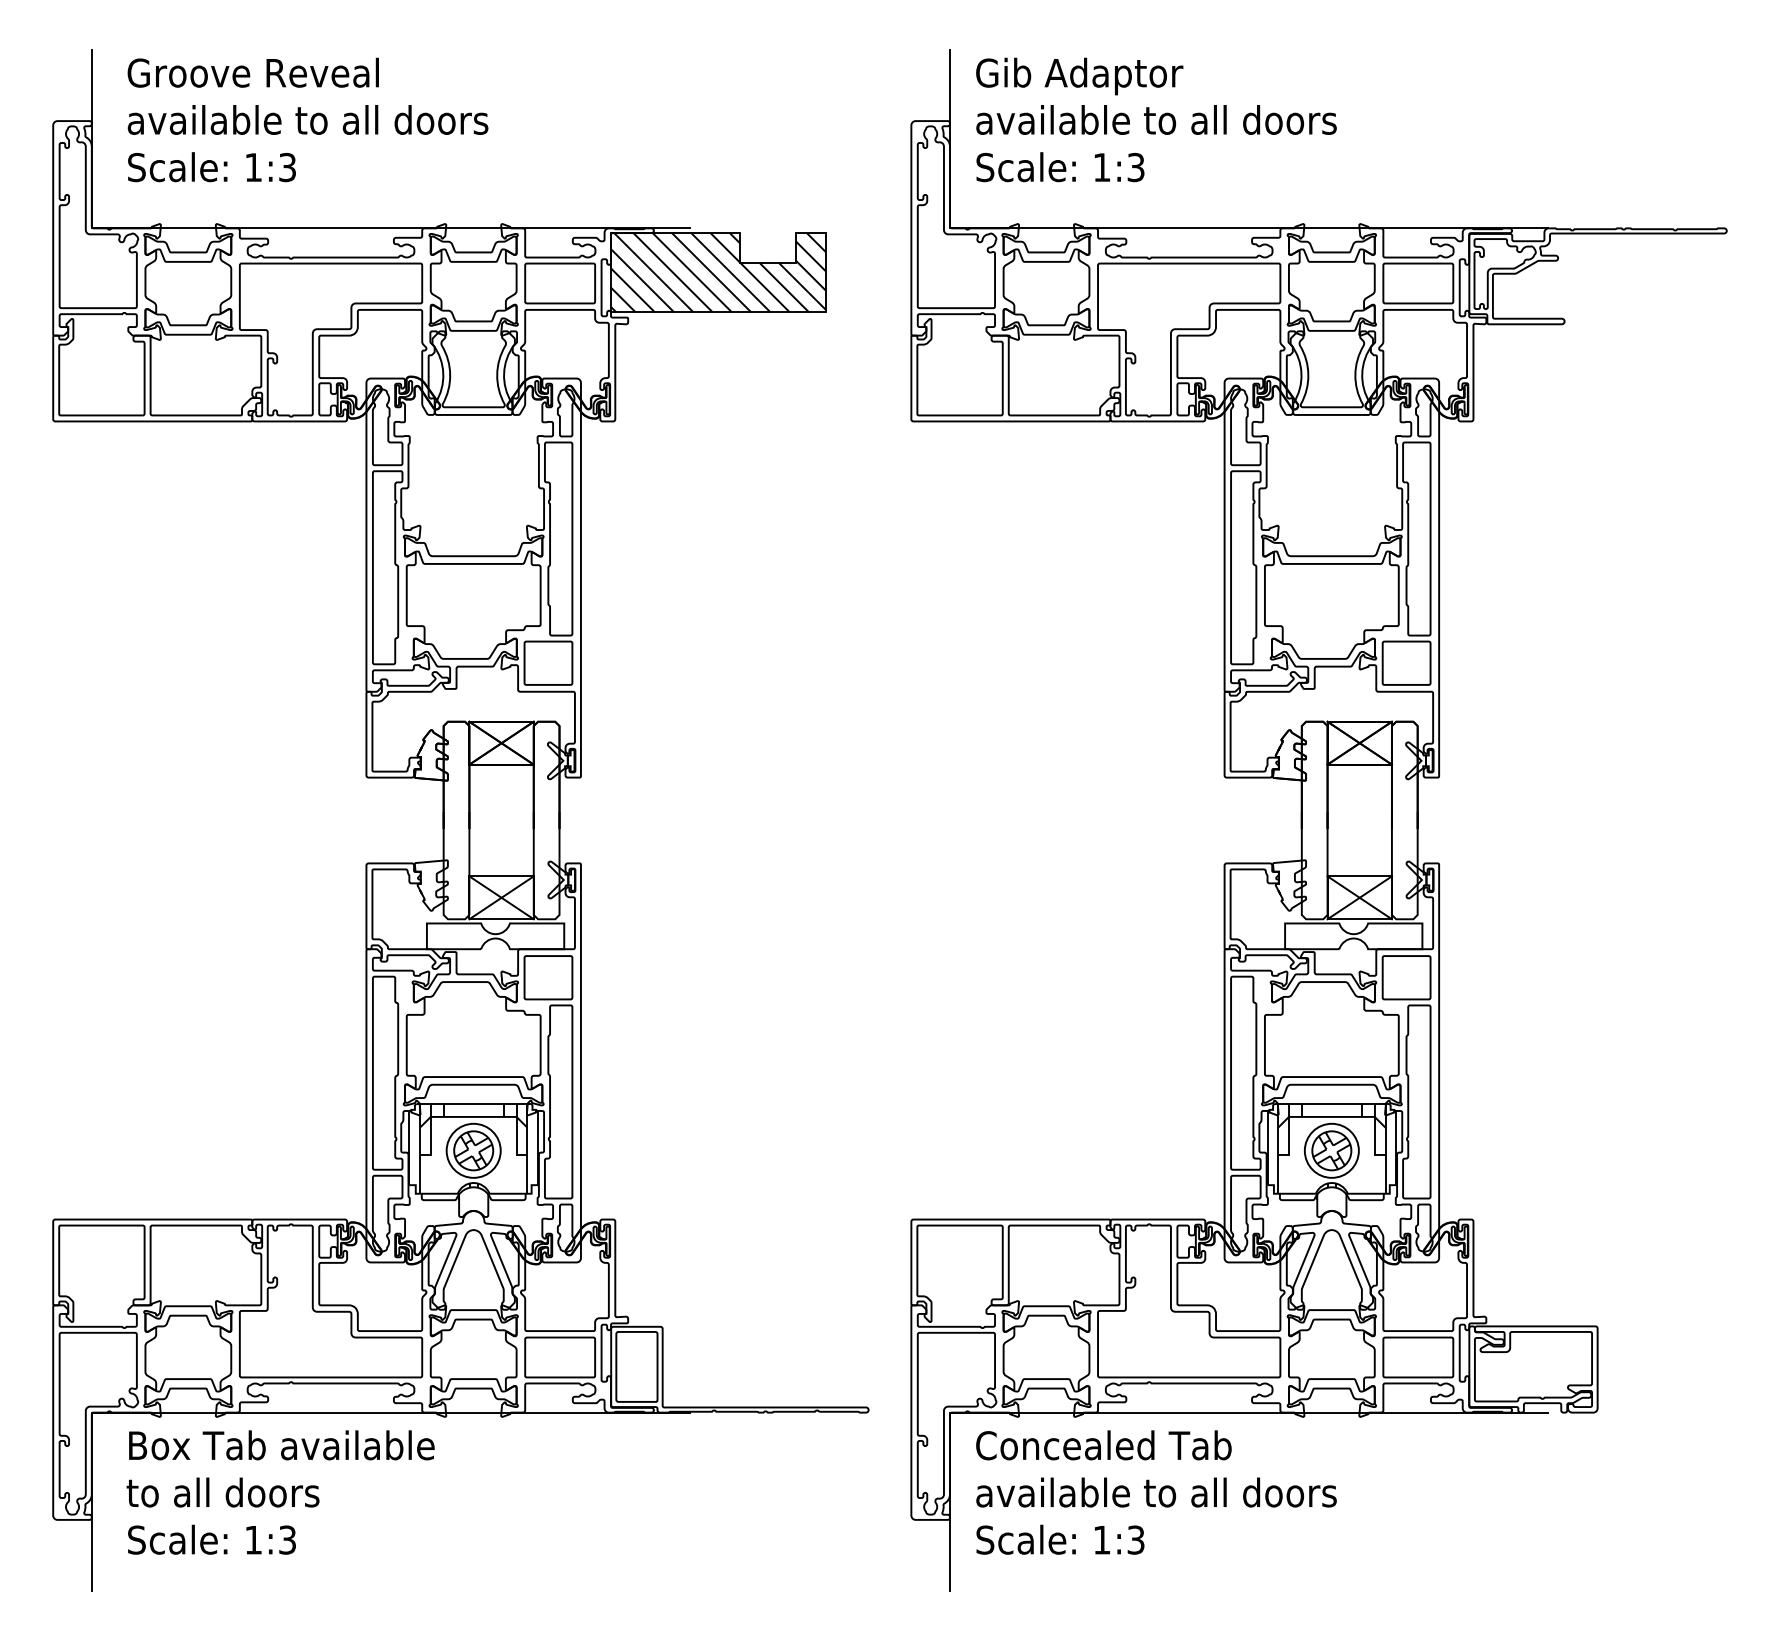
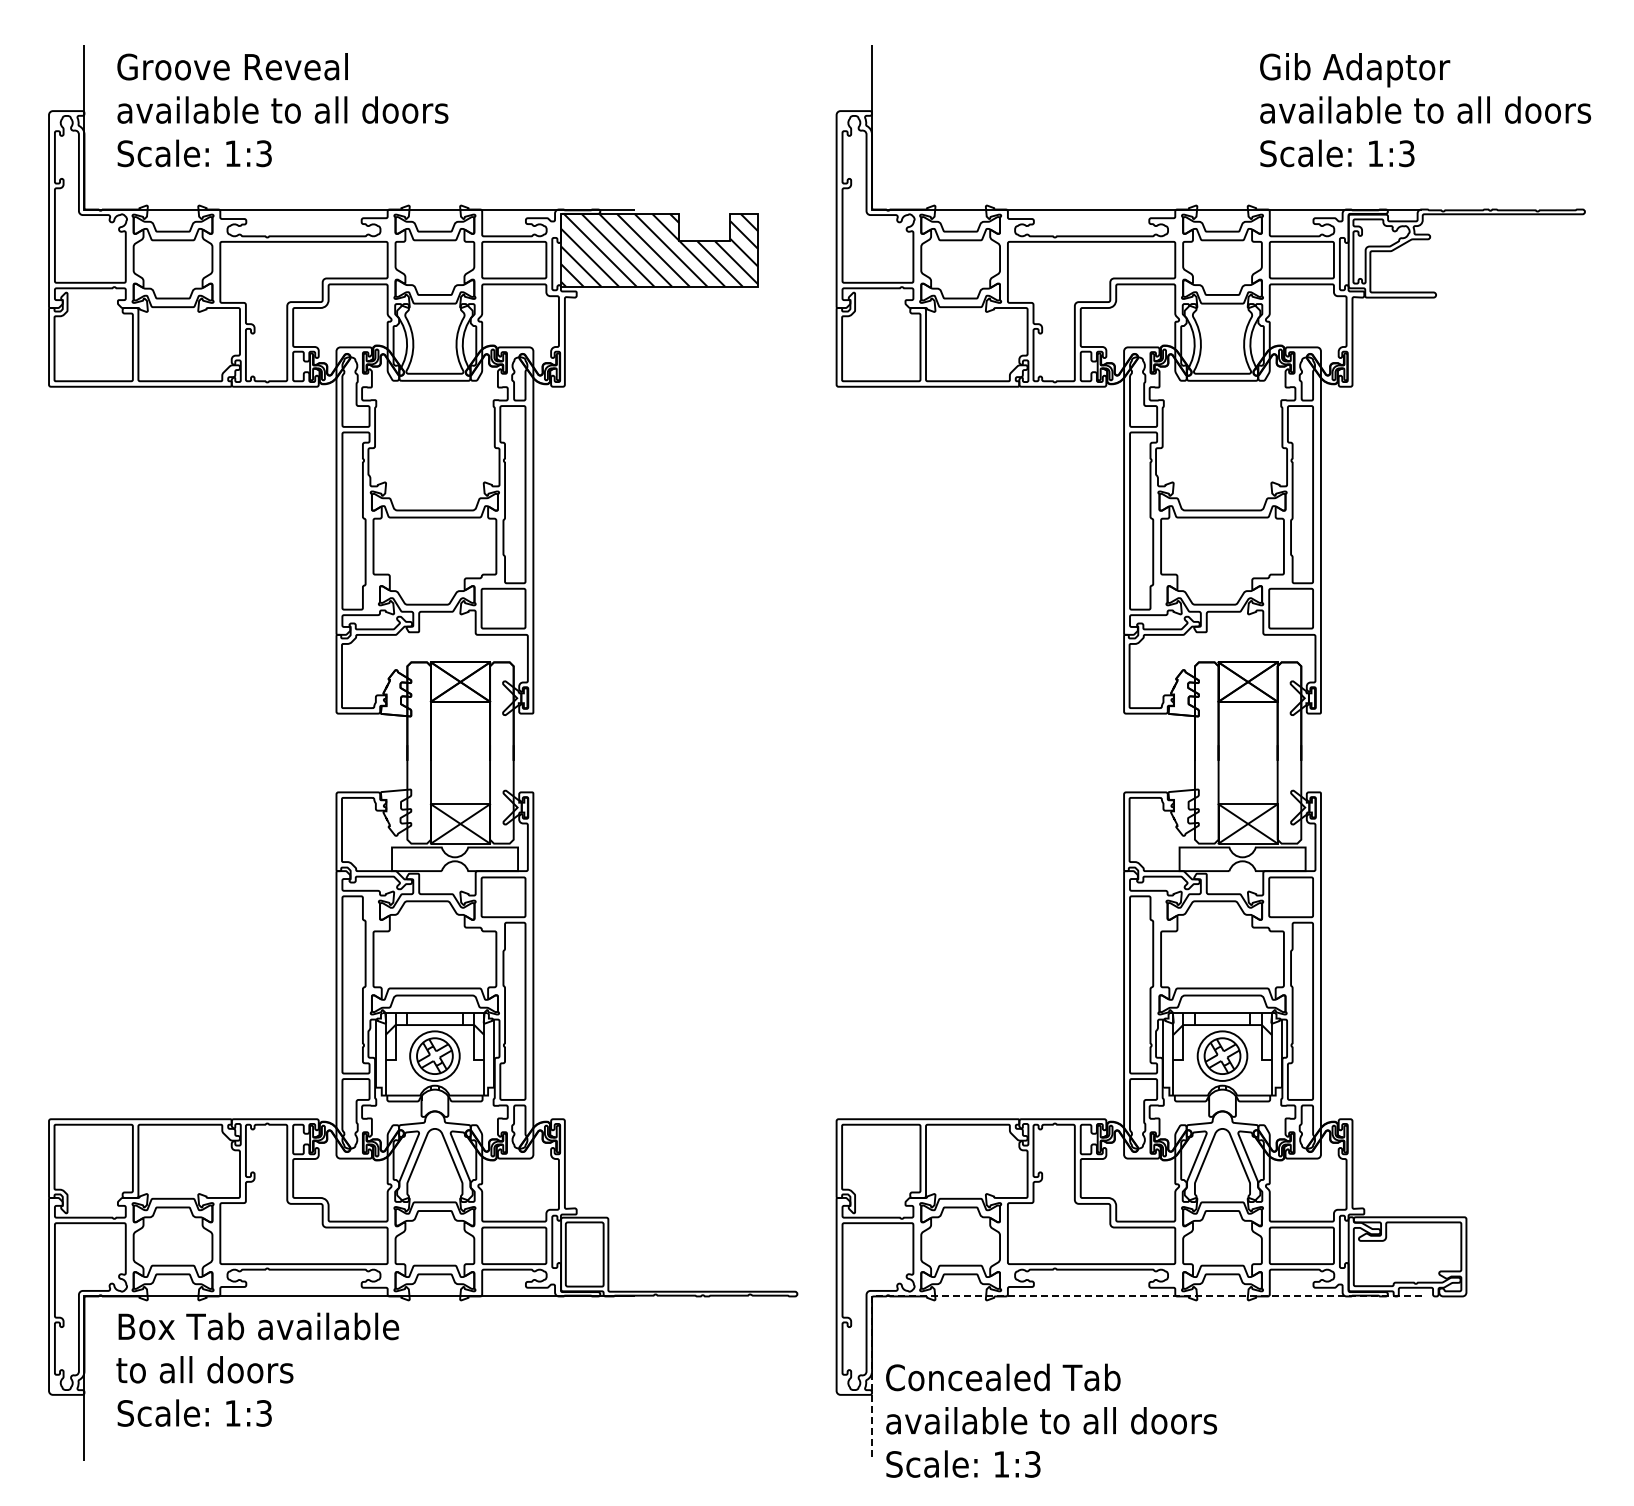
text: (1156, 120) -> (1425, 110), moved
line: (1158, 1412) -> (1063, 1296), solid -> dashed
text: (1156, 1492) -> (1051, 1420), moved

